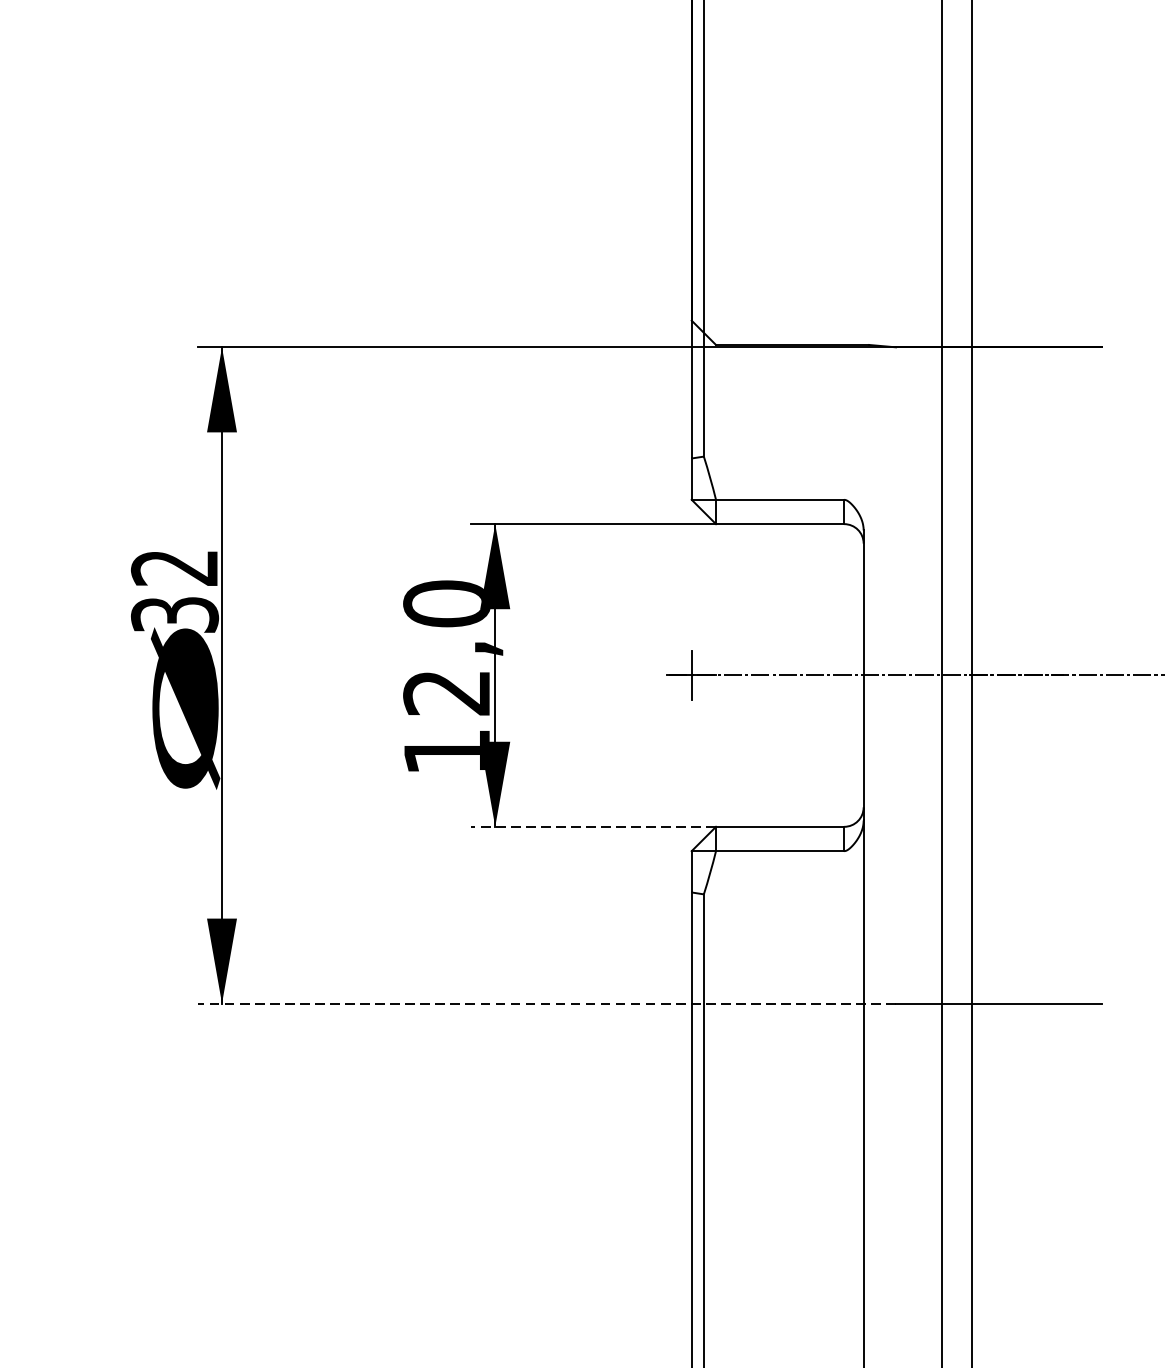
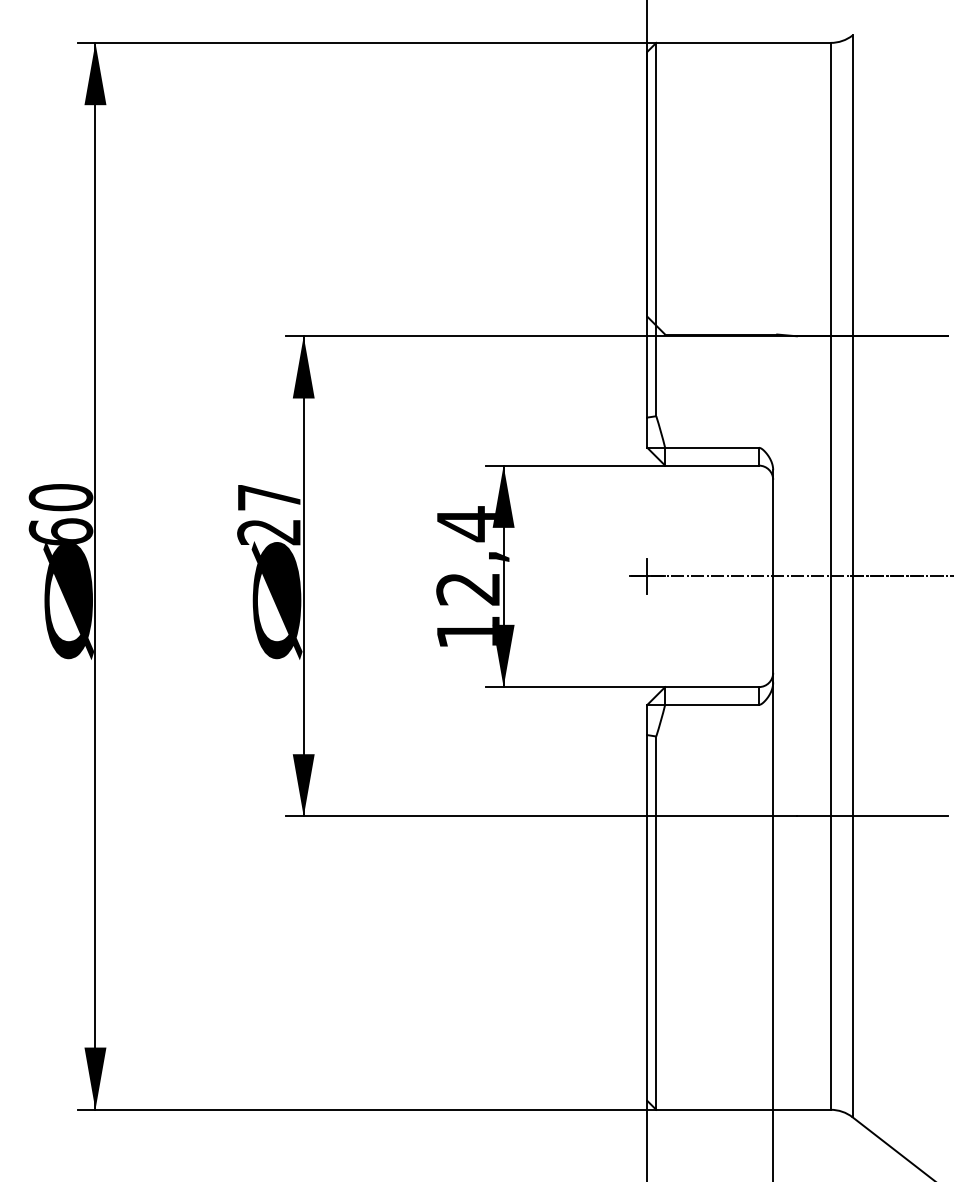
text: (175, 592) -> (269, 515), 32 -> 27
text: (445, 604) -> (467, 524), 12,0 -> 12,4
line: (593, 827) -> (575, 687), dashed -> solid
line: (545, 1003) -> (540, 816), dashed -> solid

